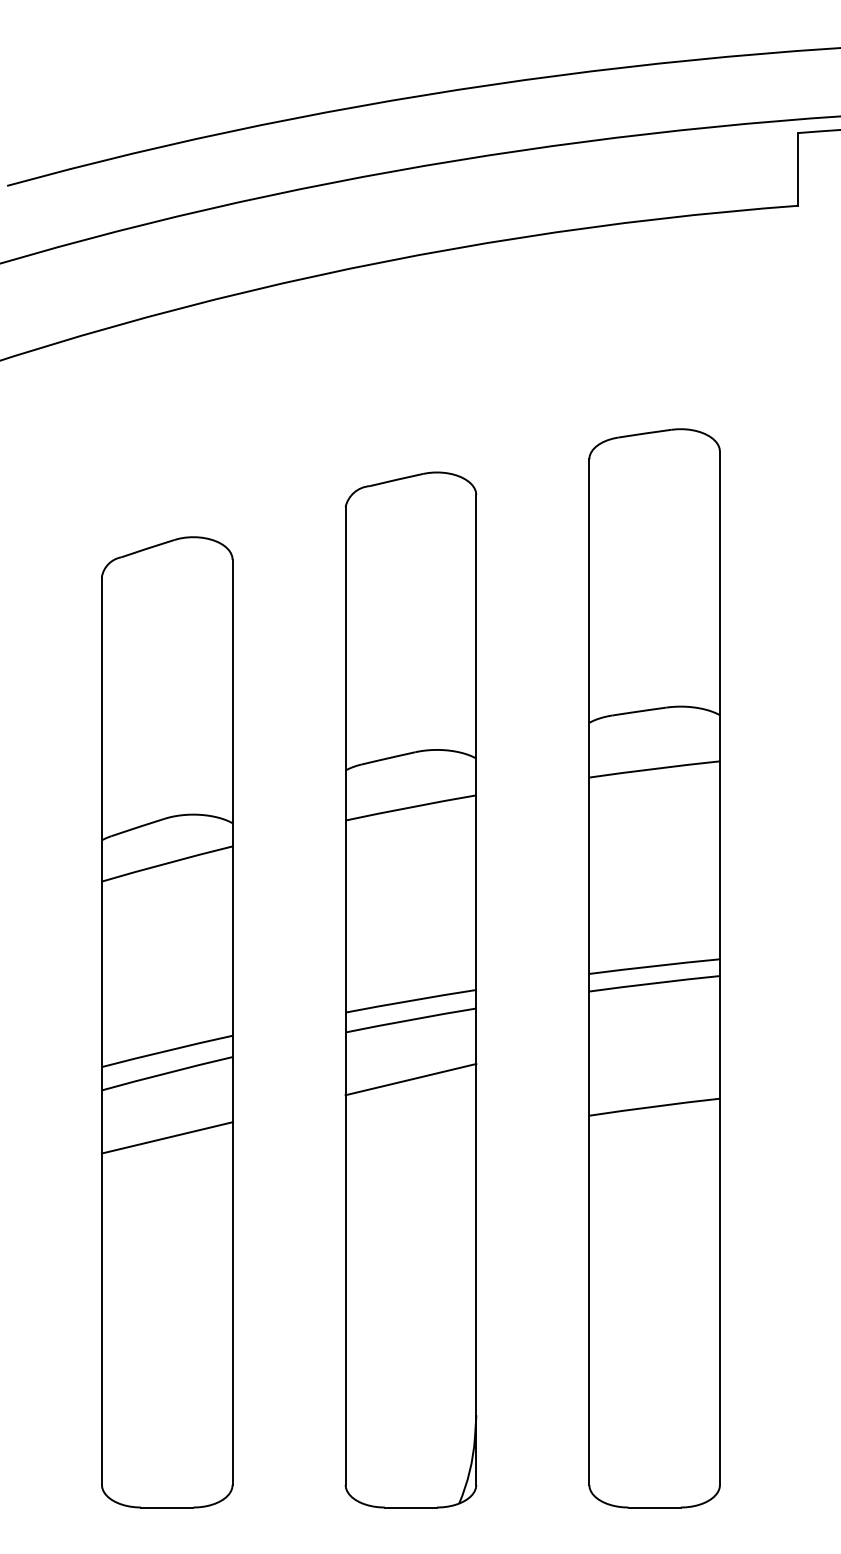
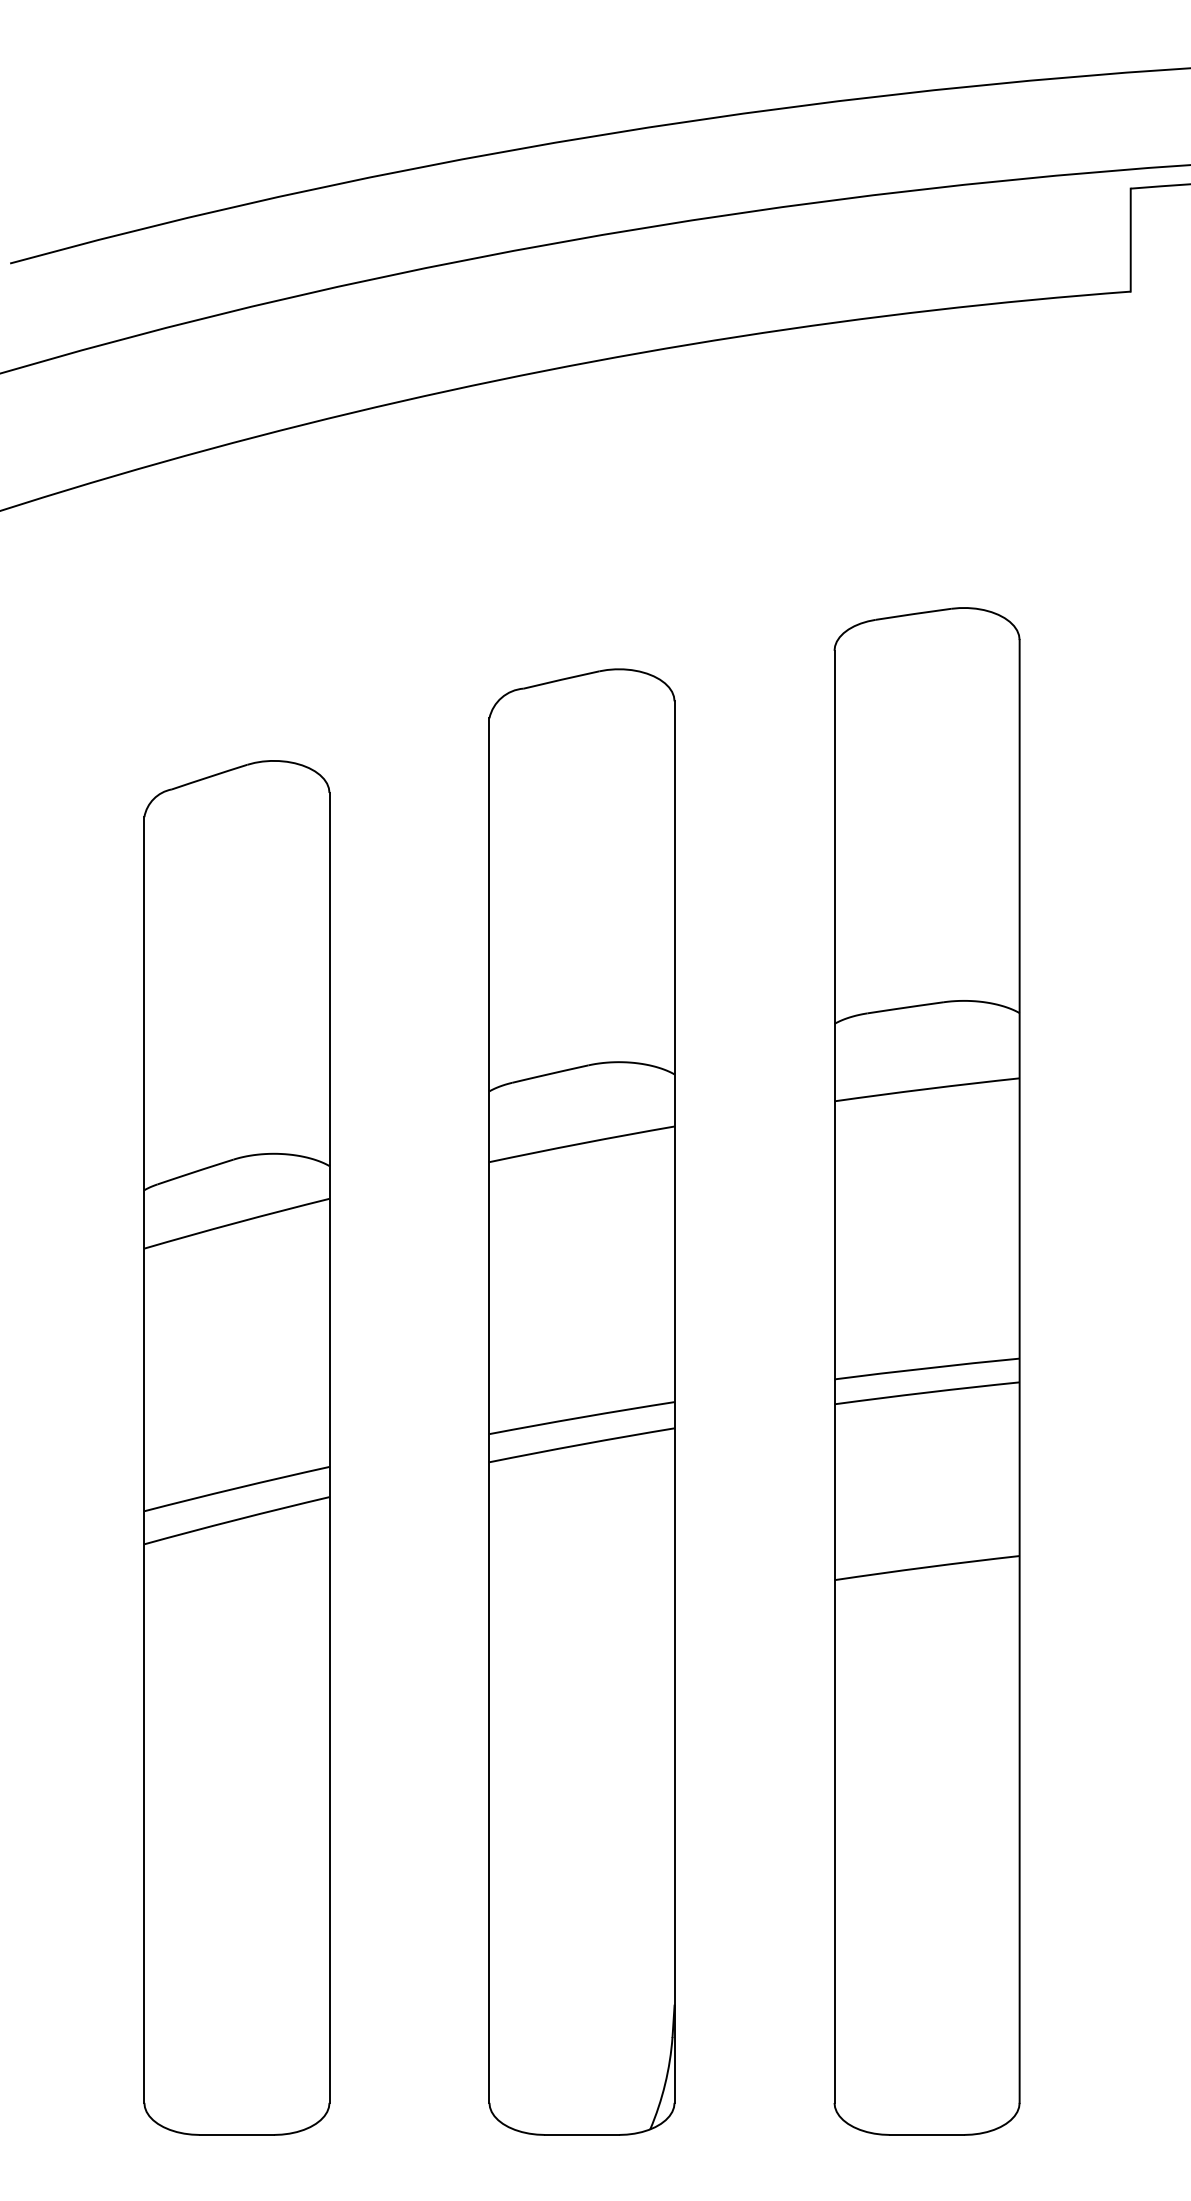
line: (410, 1079) -> (581, 1528), removed
line: (166, 1137) -> (236, 1611), removed

